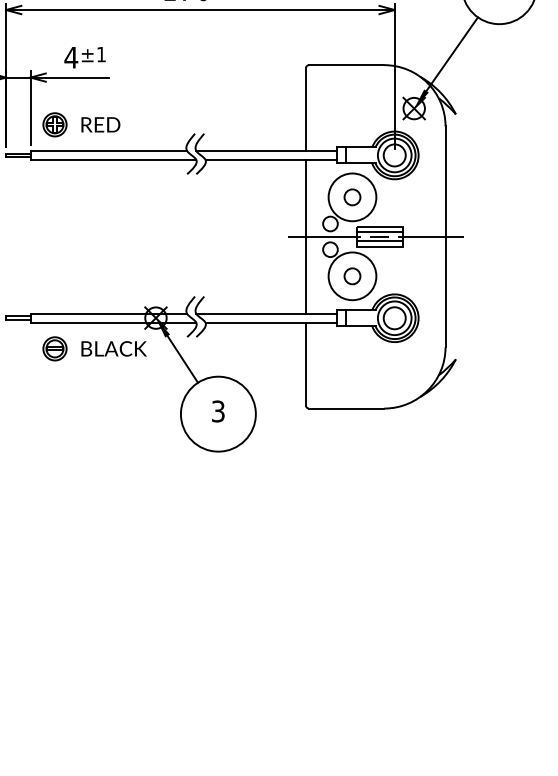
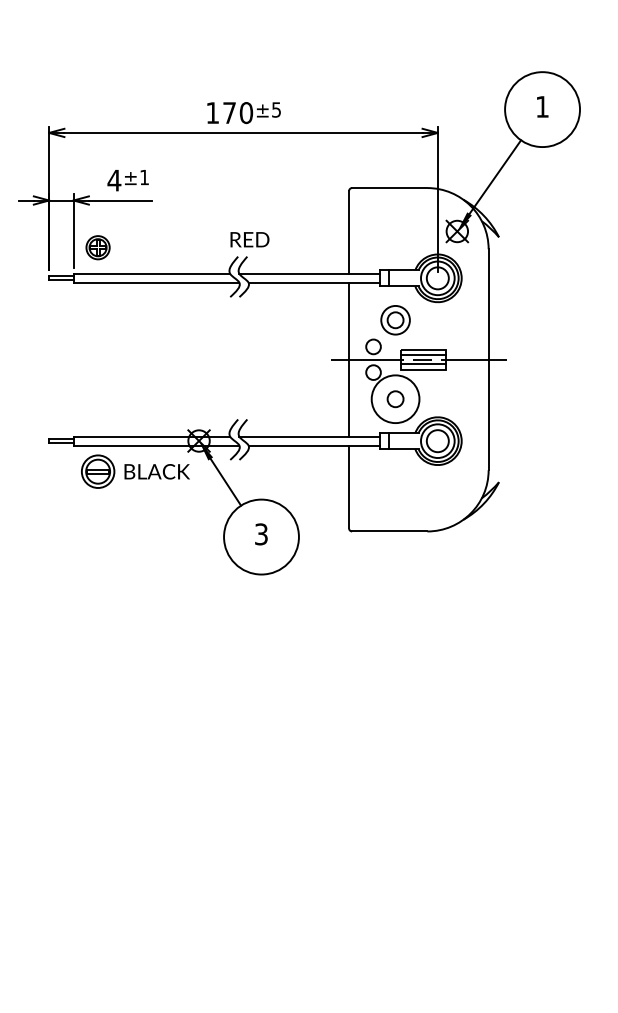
text: (100, 124) -> (249, 239), moved
circle: (352, 197) -> (395, 320), size x0.6
part: (54, 348) -> (97, 471), size x1.4

